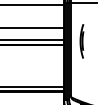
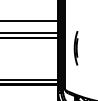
part: (81, 41) -> (75, 48), moved

